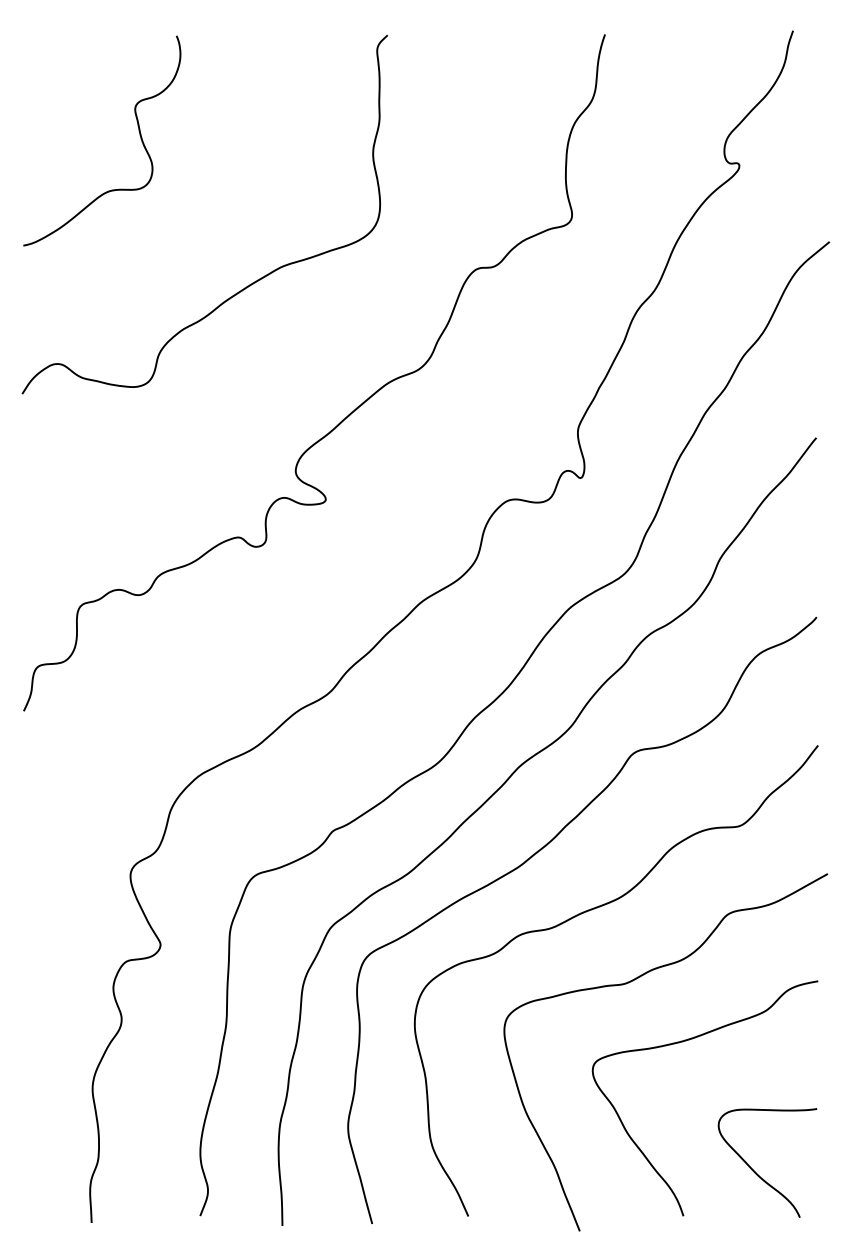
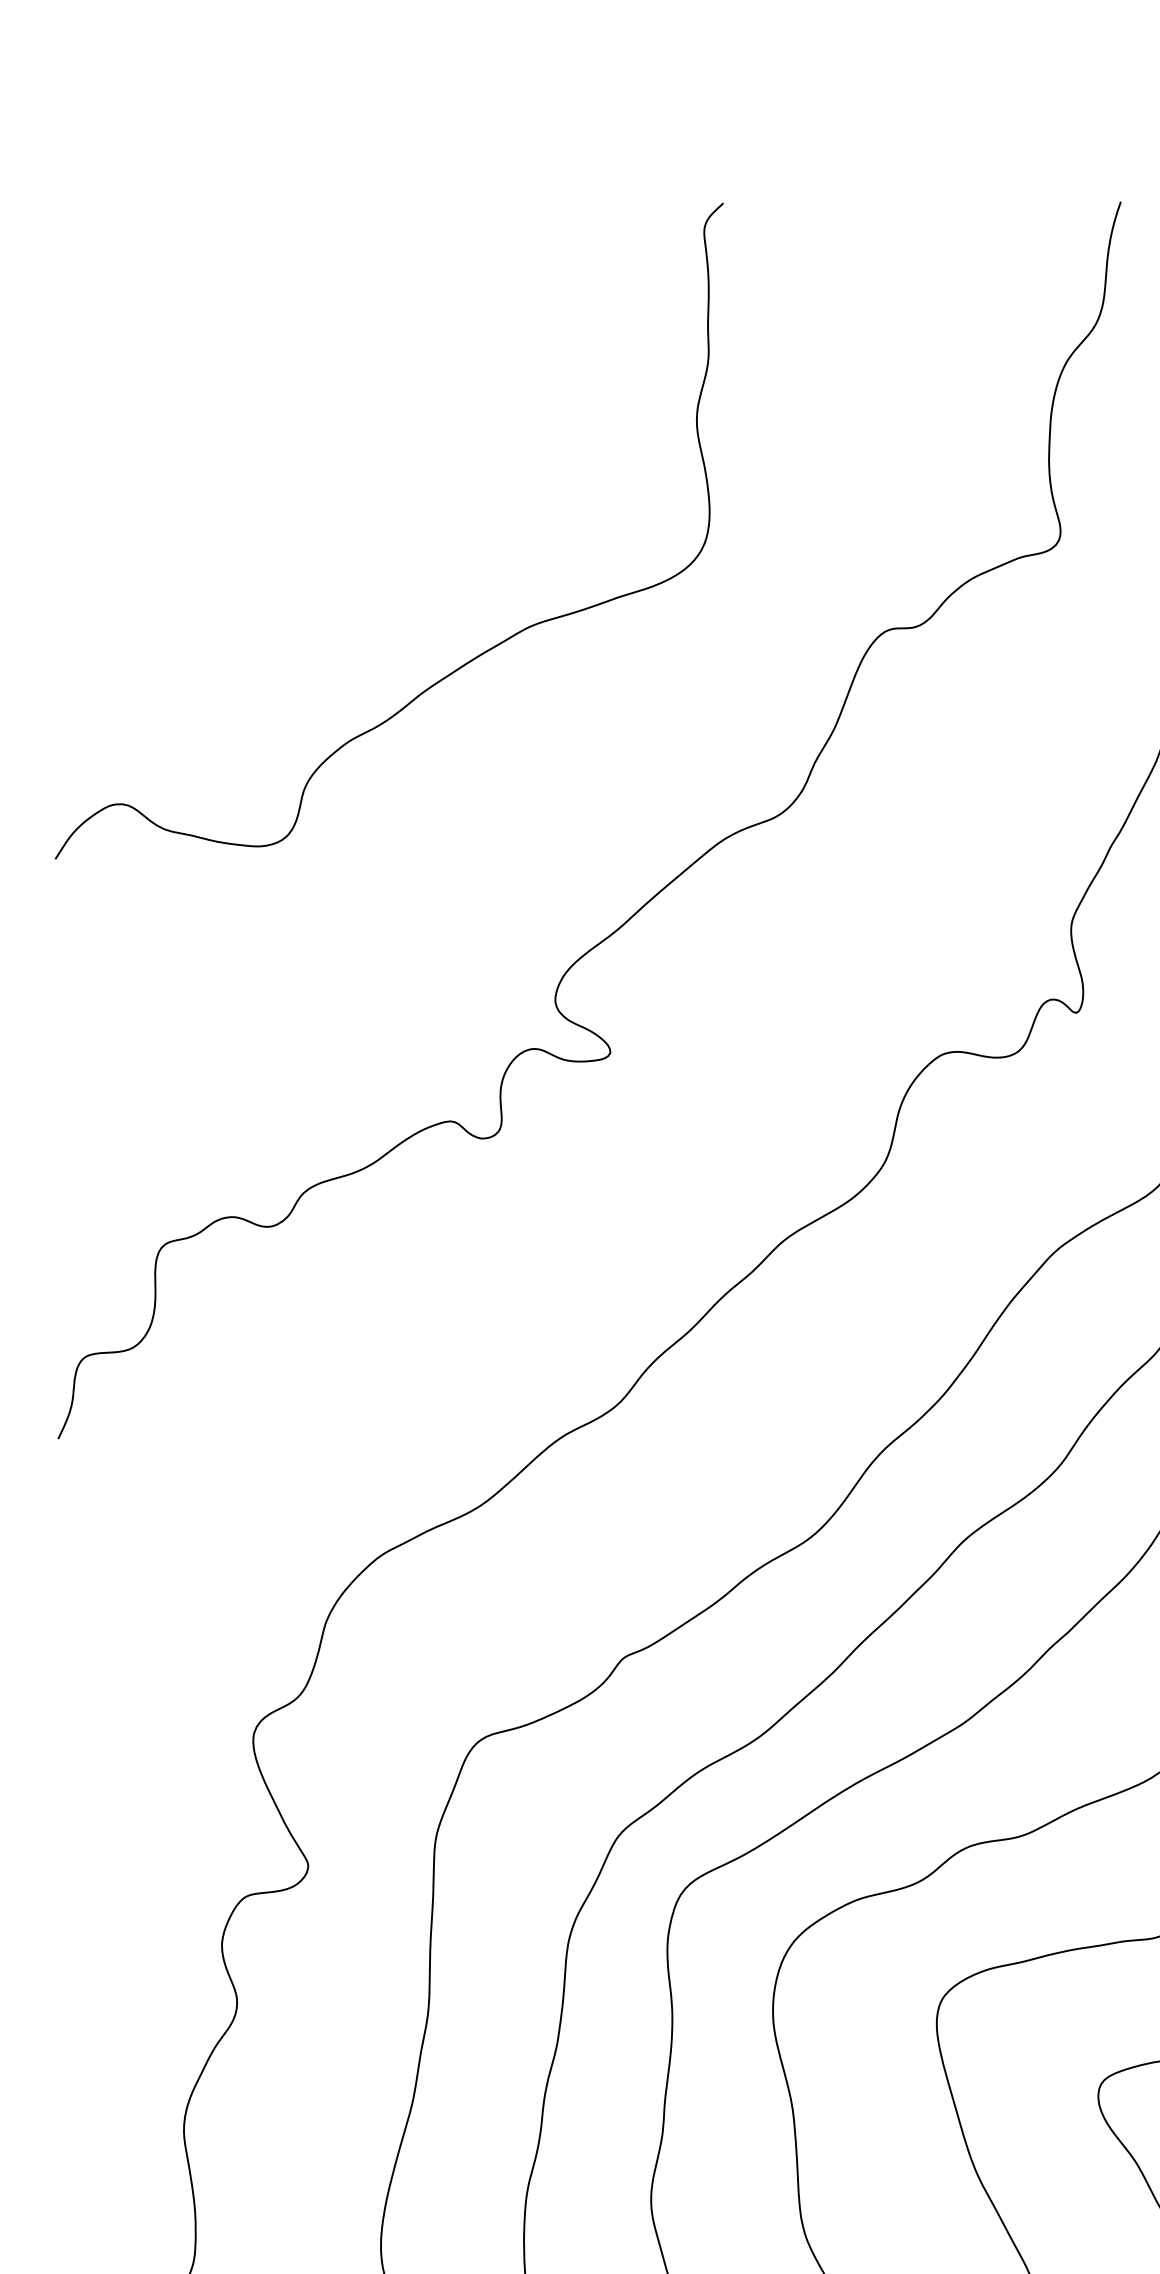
curve: (138, 131) -> (267, 379), removed

